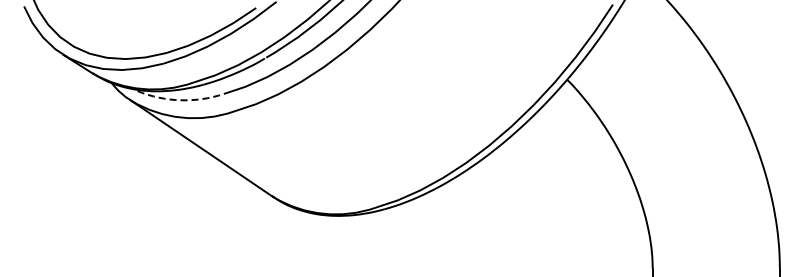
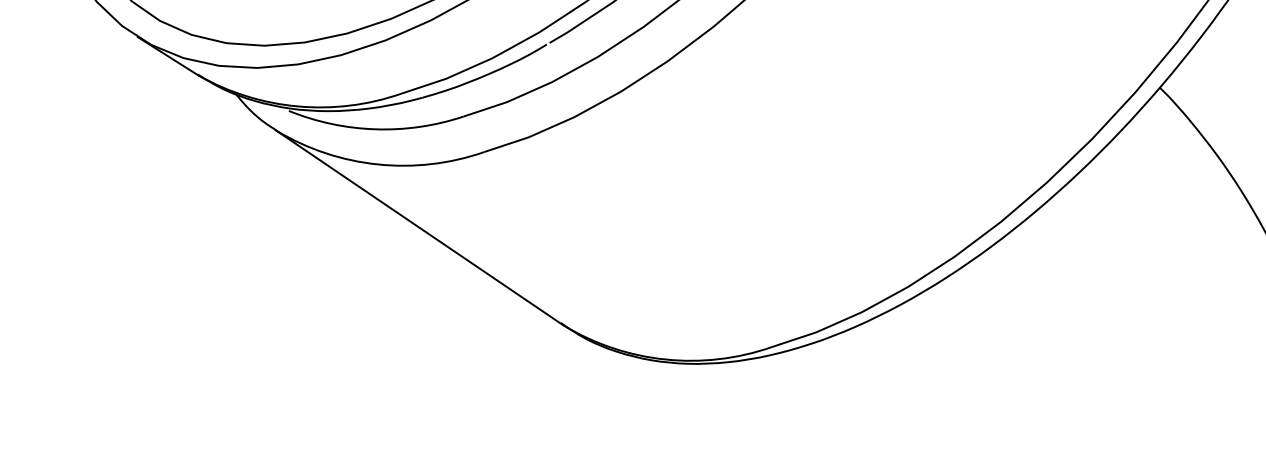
arc: (180, 100) -> (375, 129), dashed -> solid

